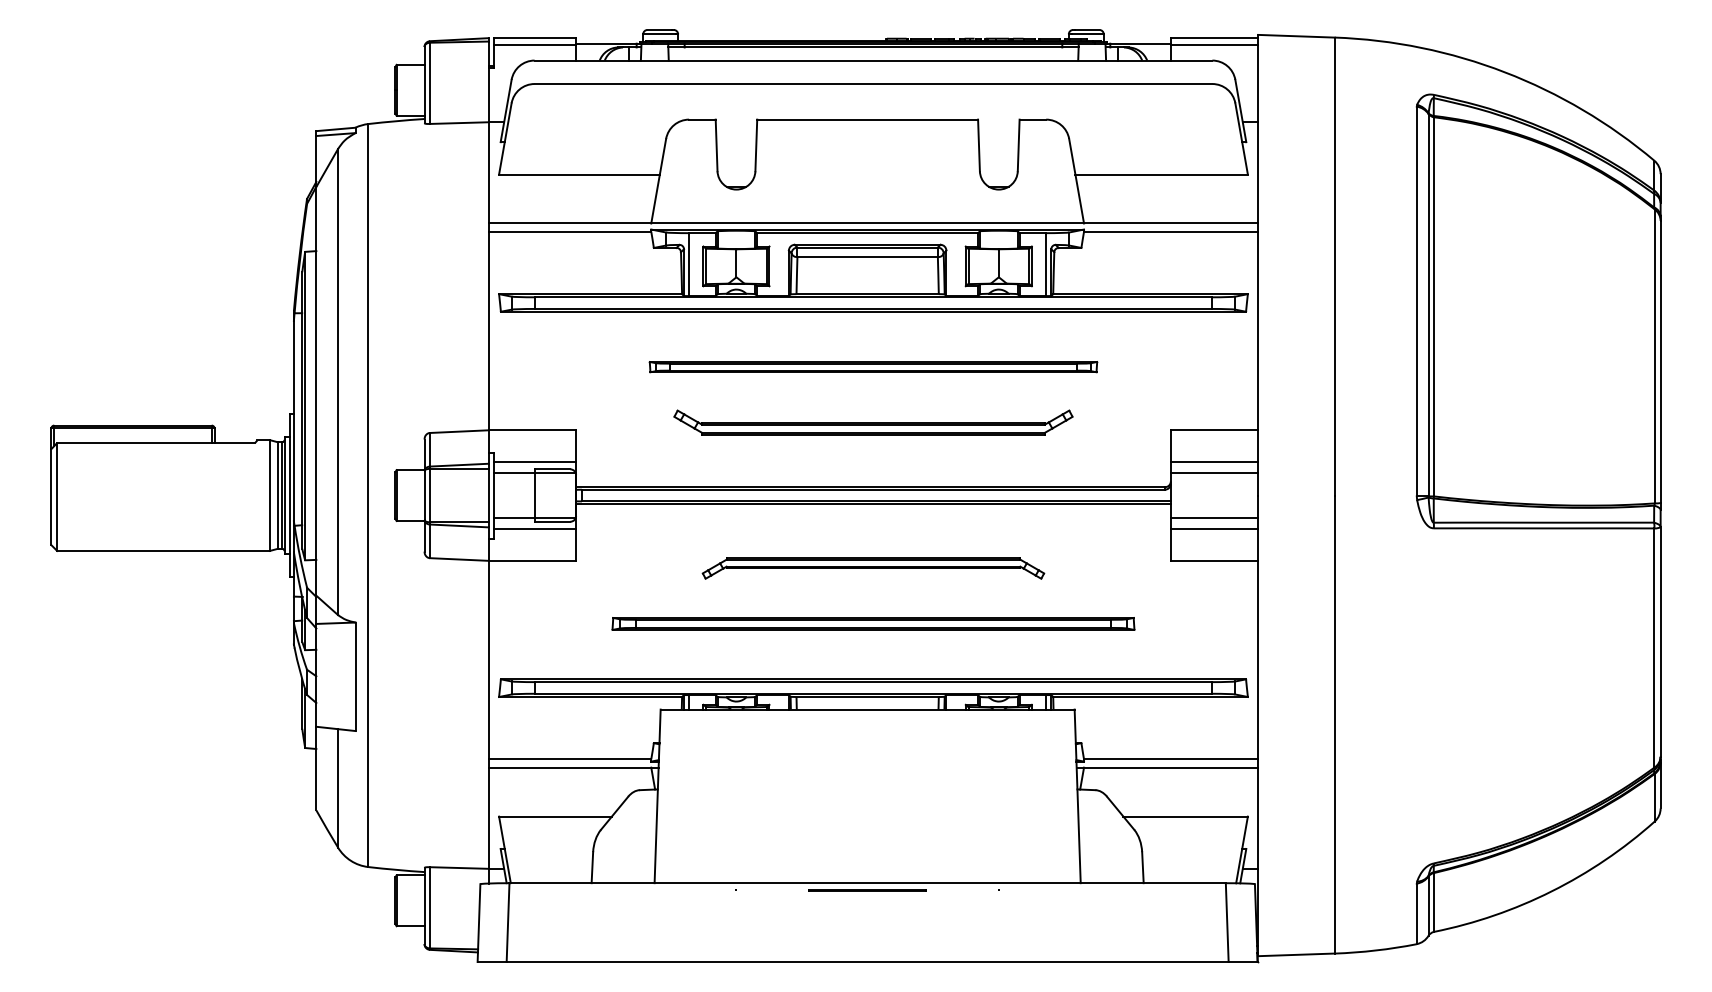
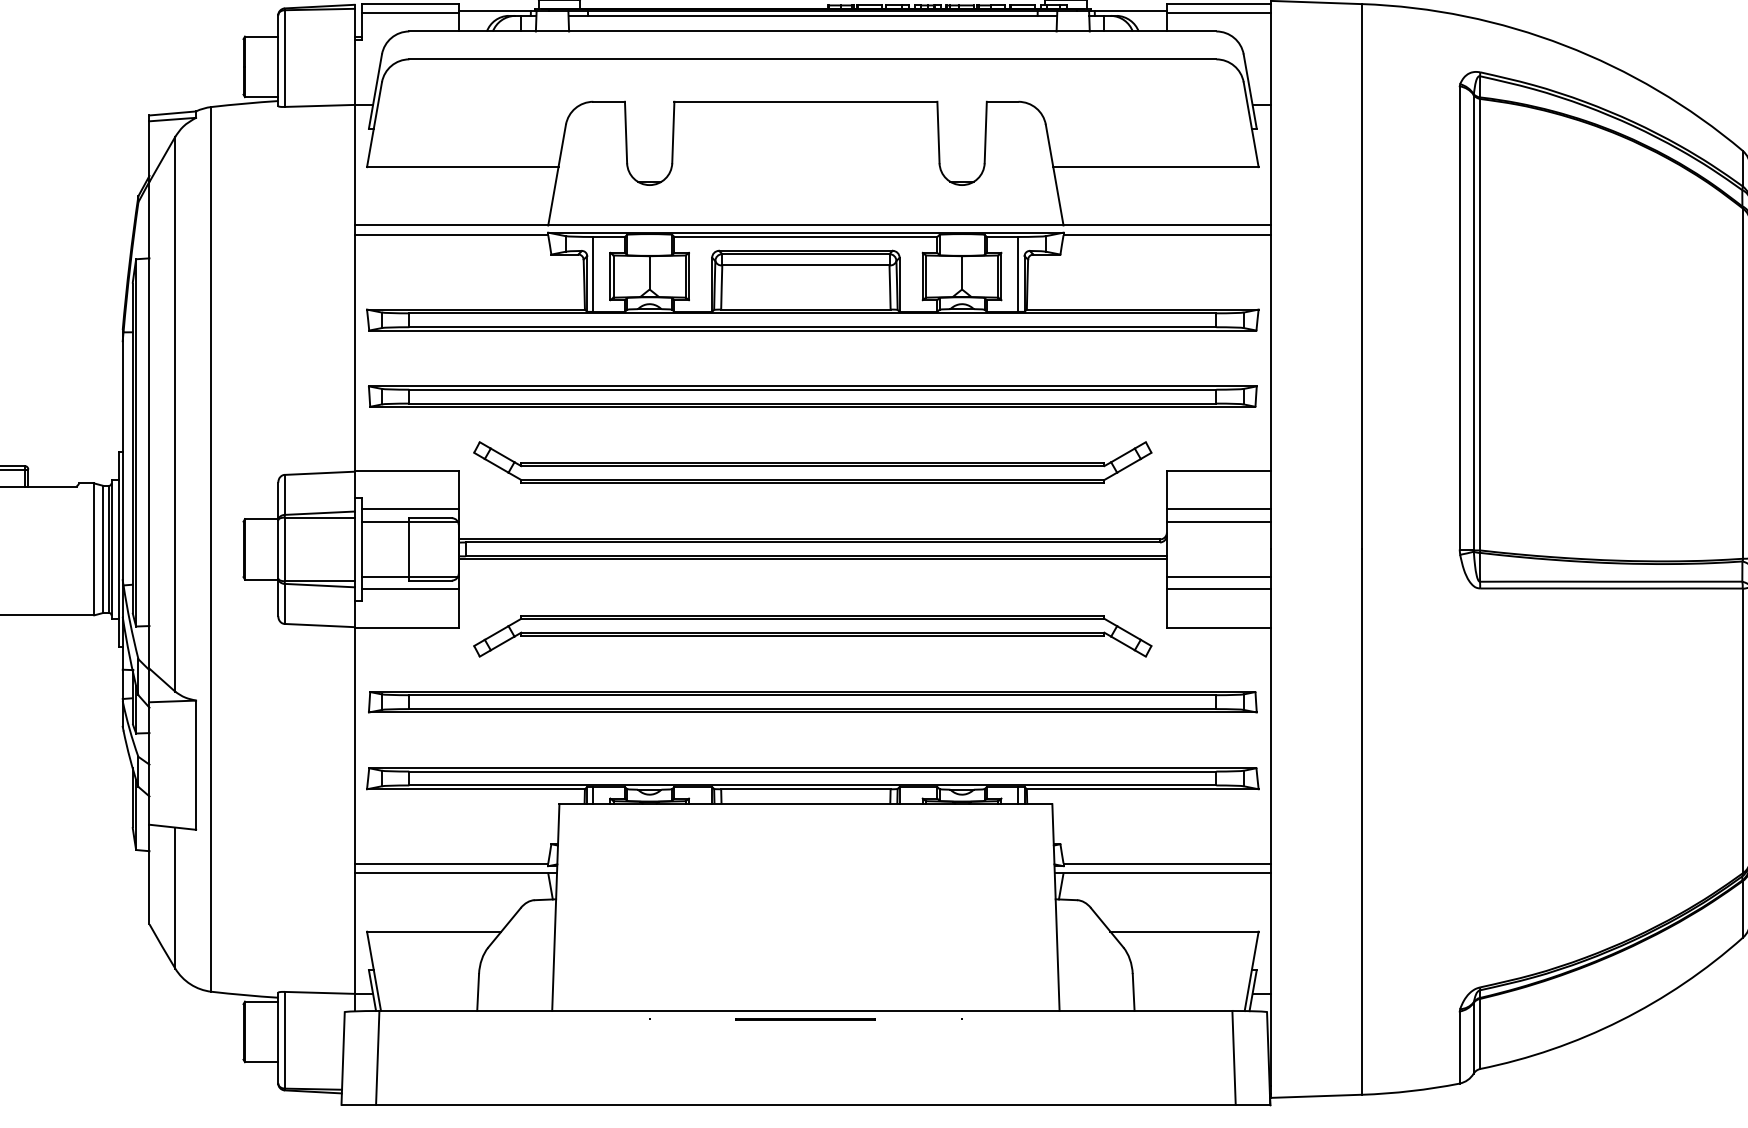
part: (873, 366) -> (812, 395), size x1.67
part: (873, 422) -> (812, 462), size x1.43
part: (873, 568) -> (812, 636), size x1.67
part: (873, 623) -> (812, 701), size x1.43

